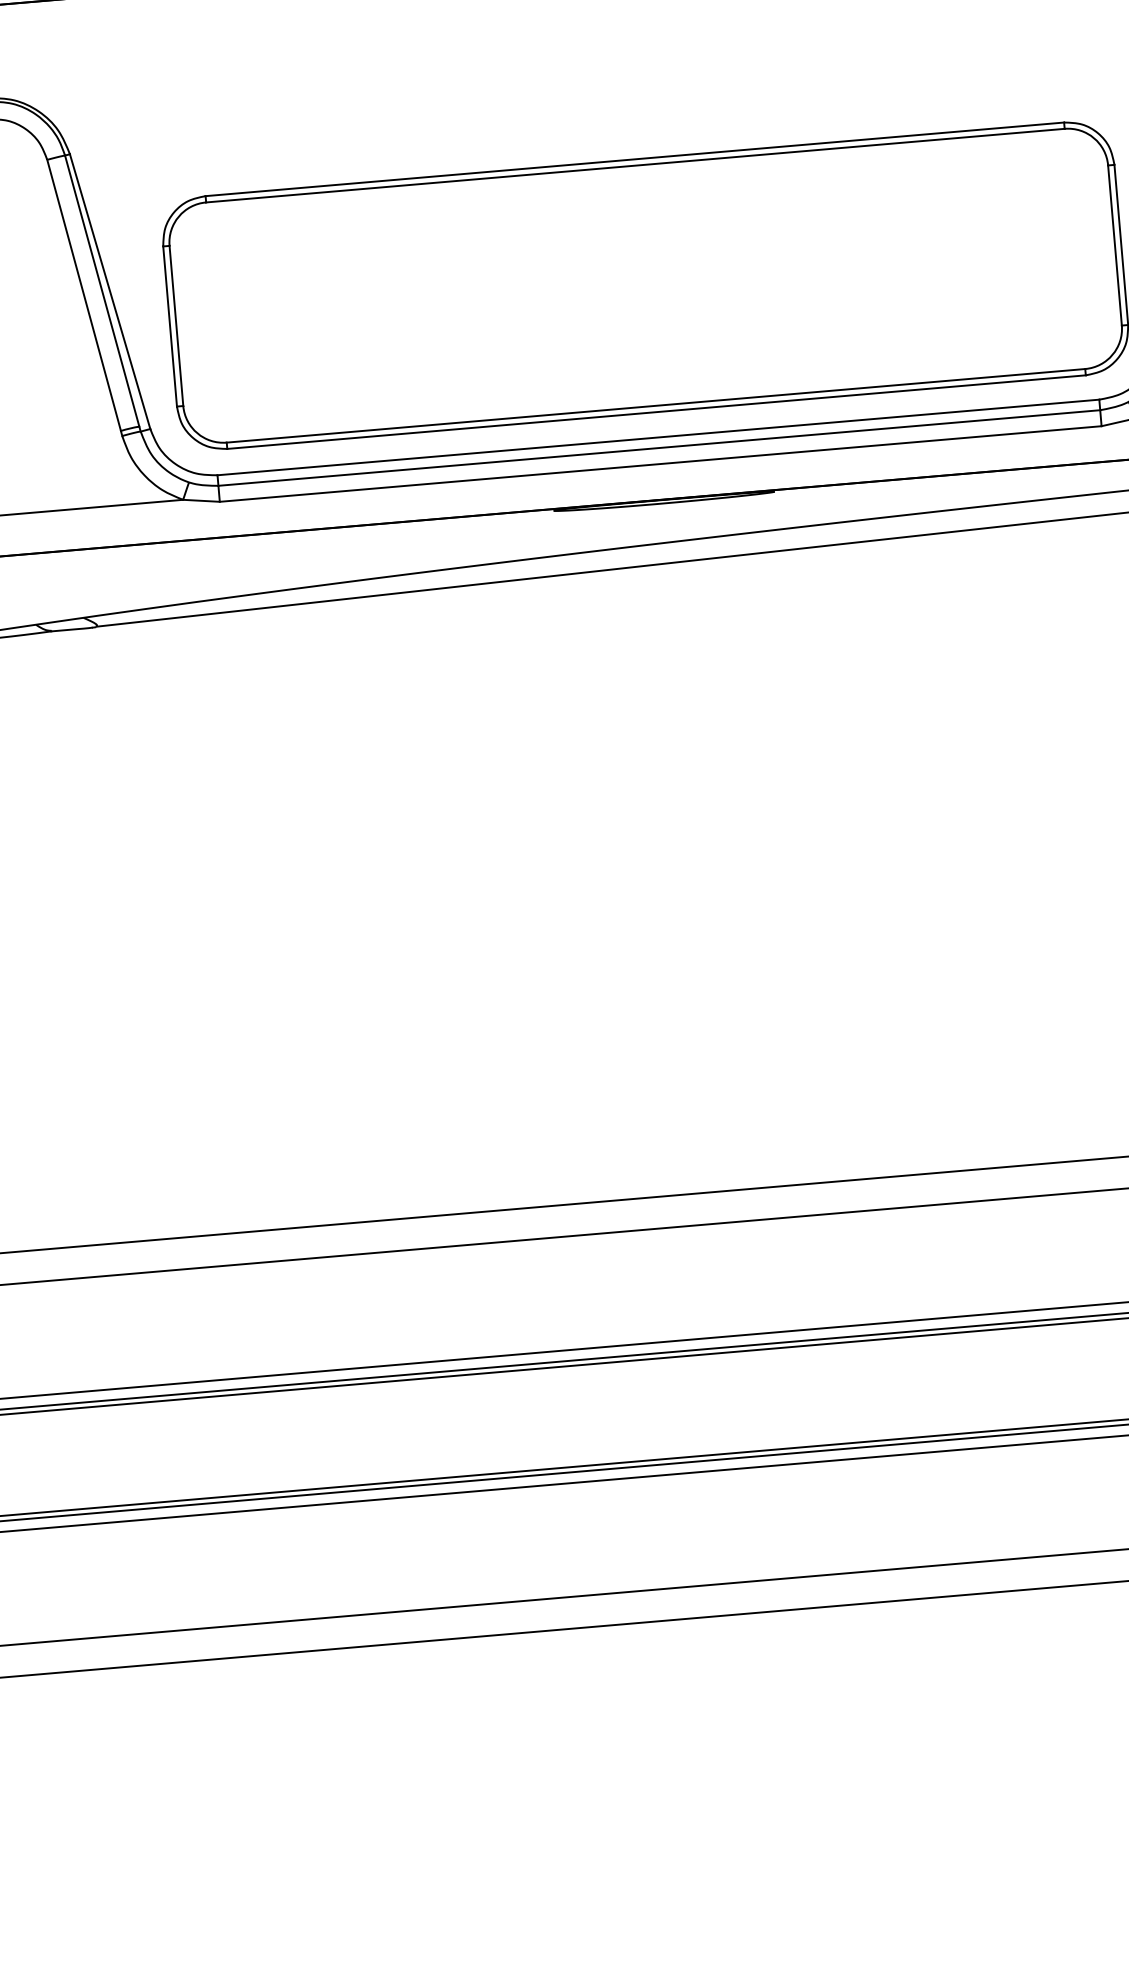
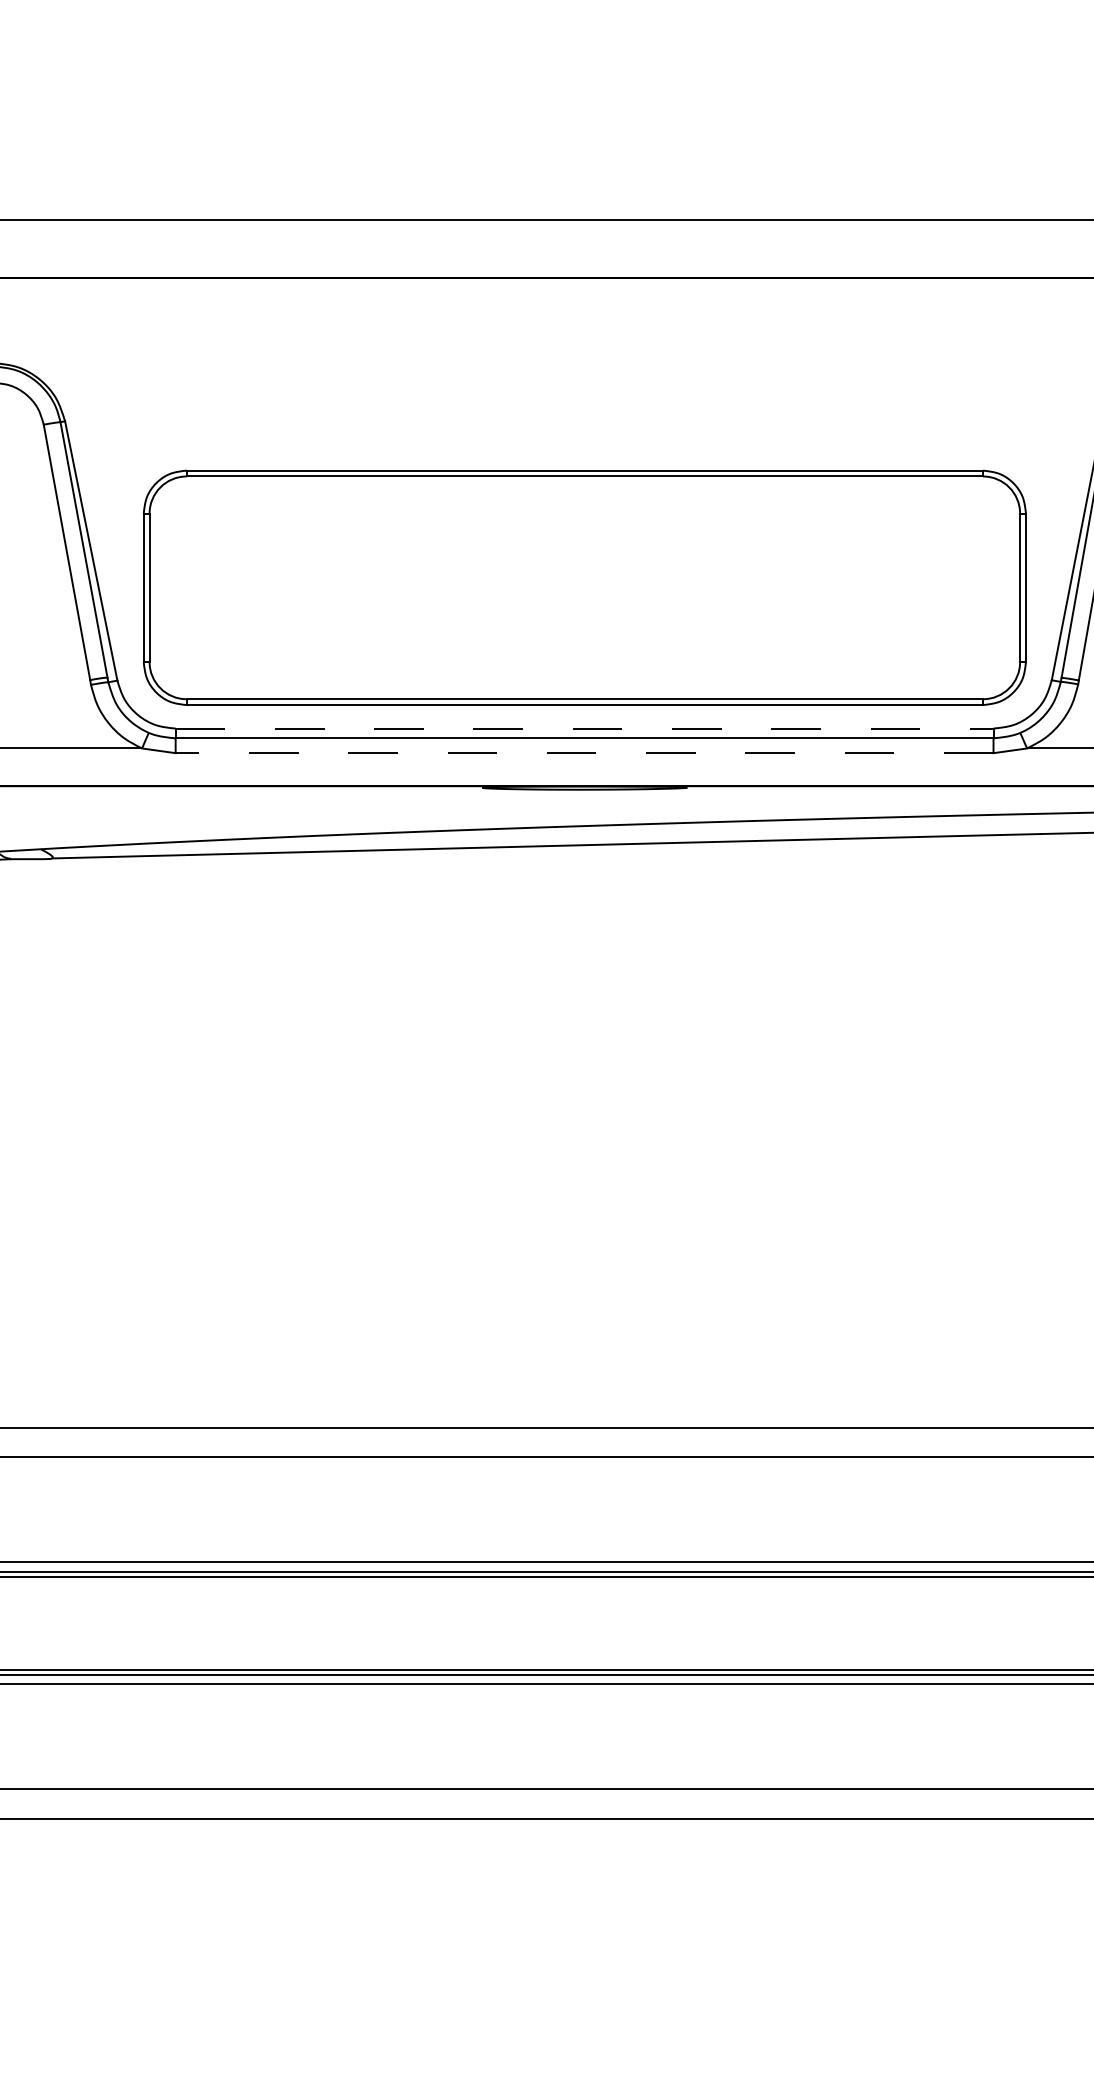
line: (658, 437) -> (584, 728), solid -> dashed
line: (660, 464) -> (584, 753), solid -> dashed

